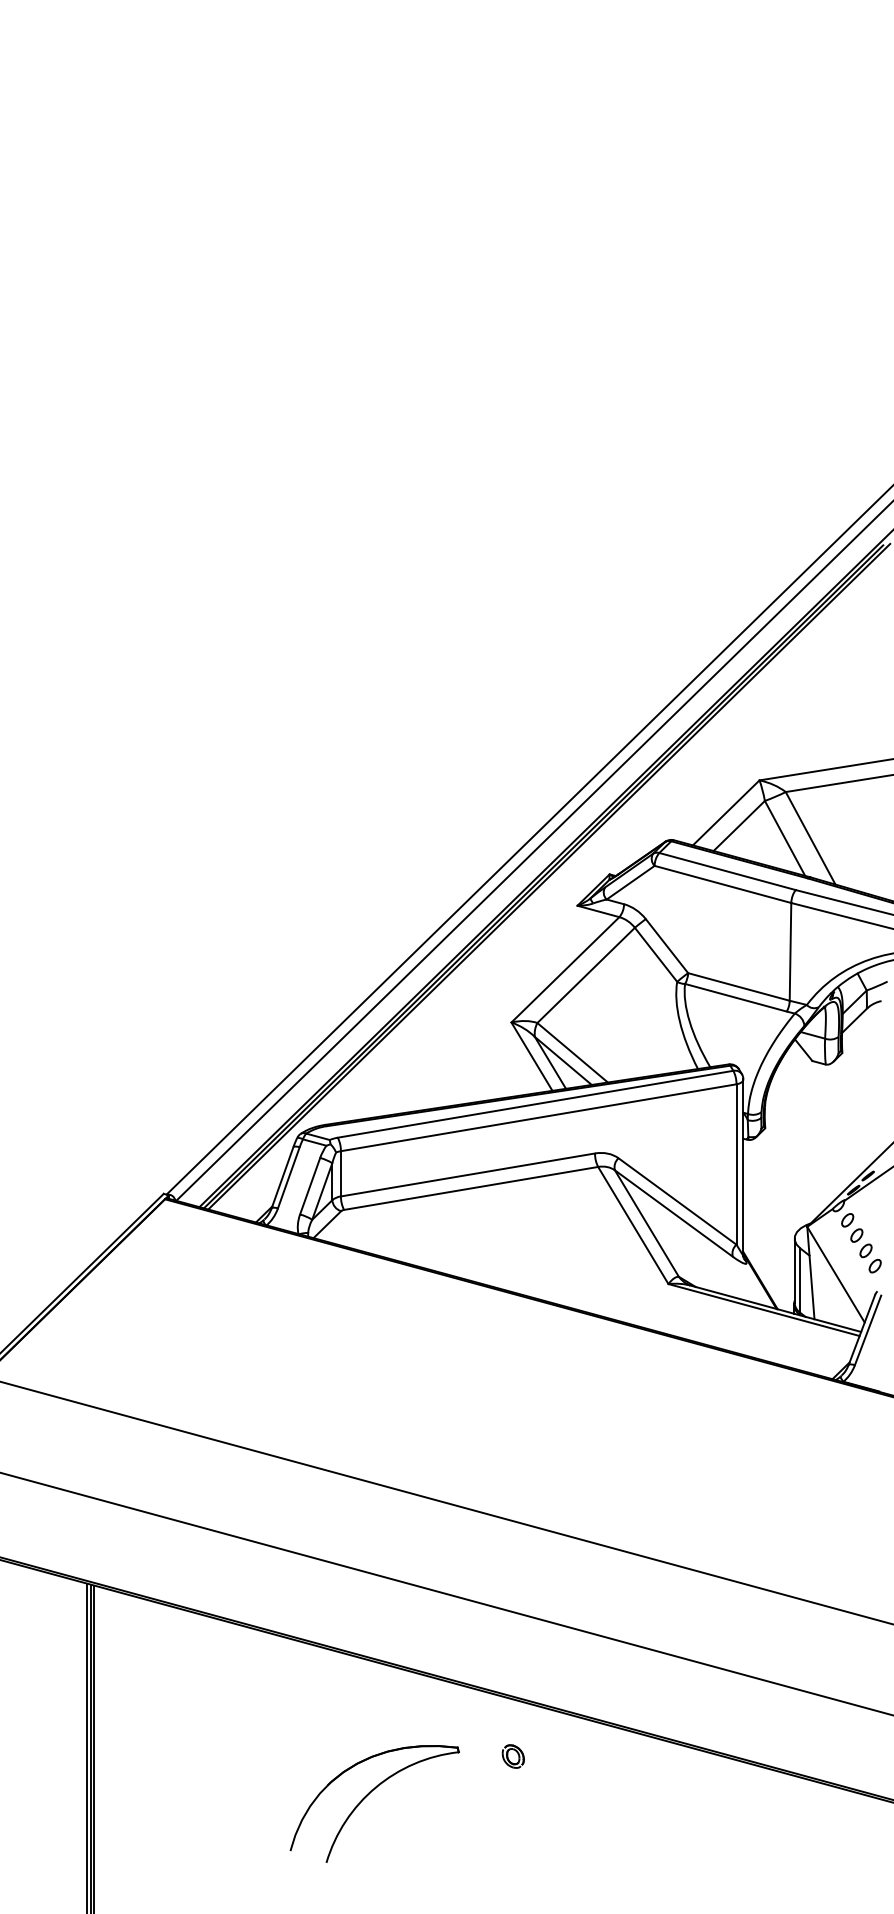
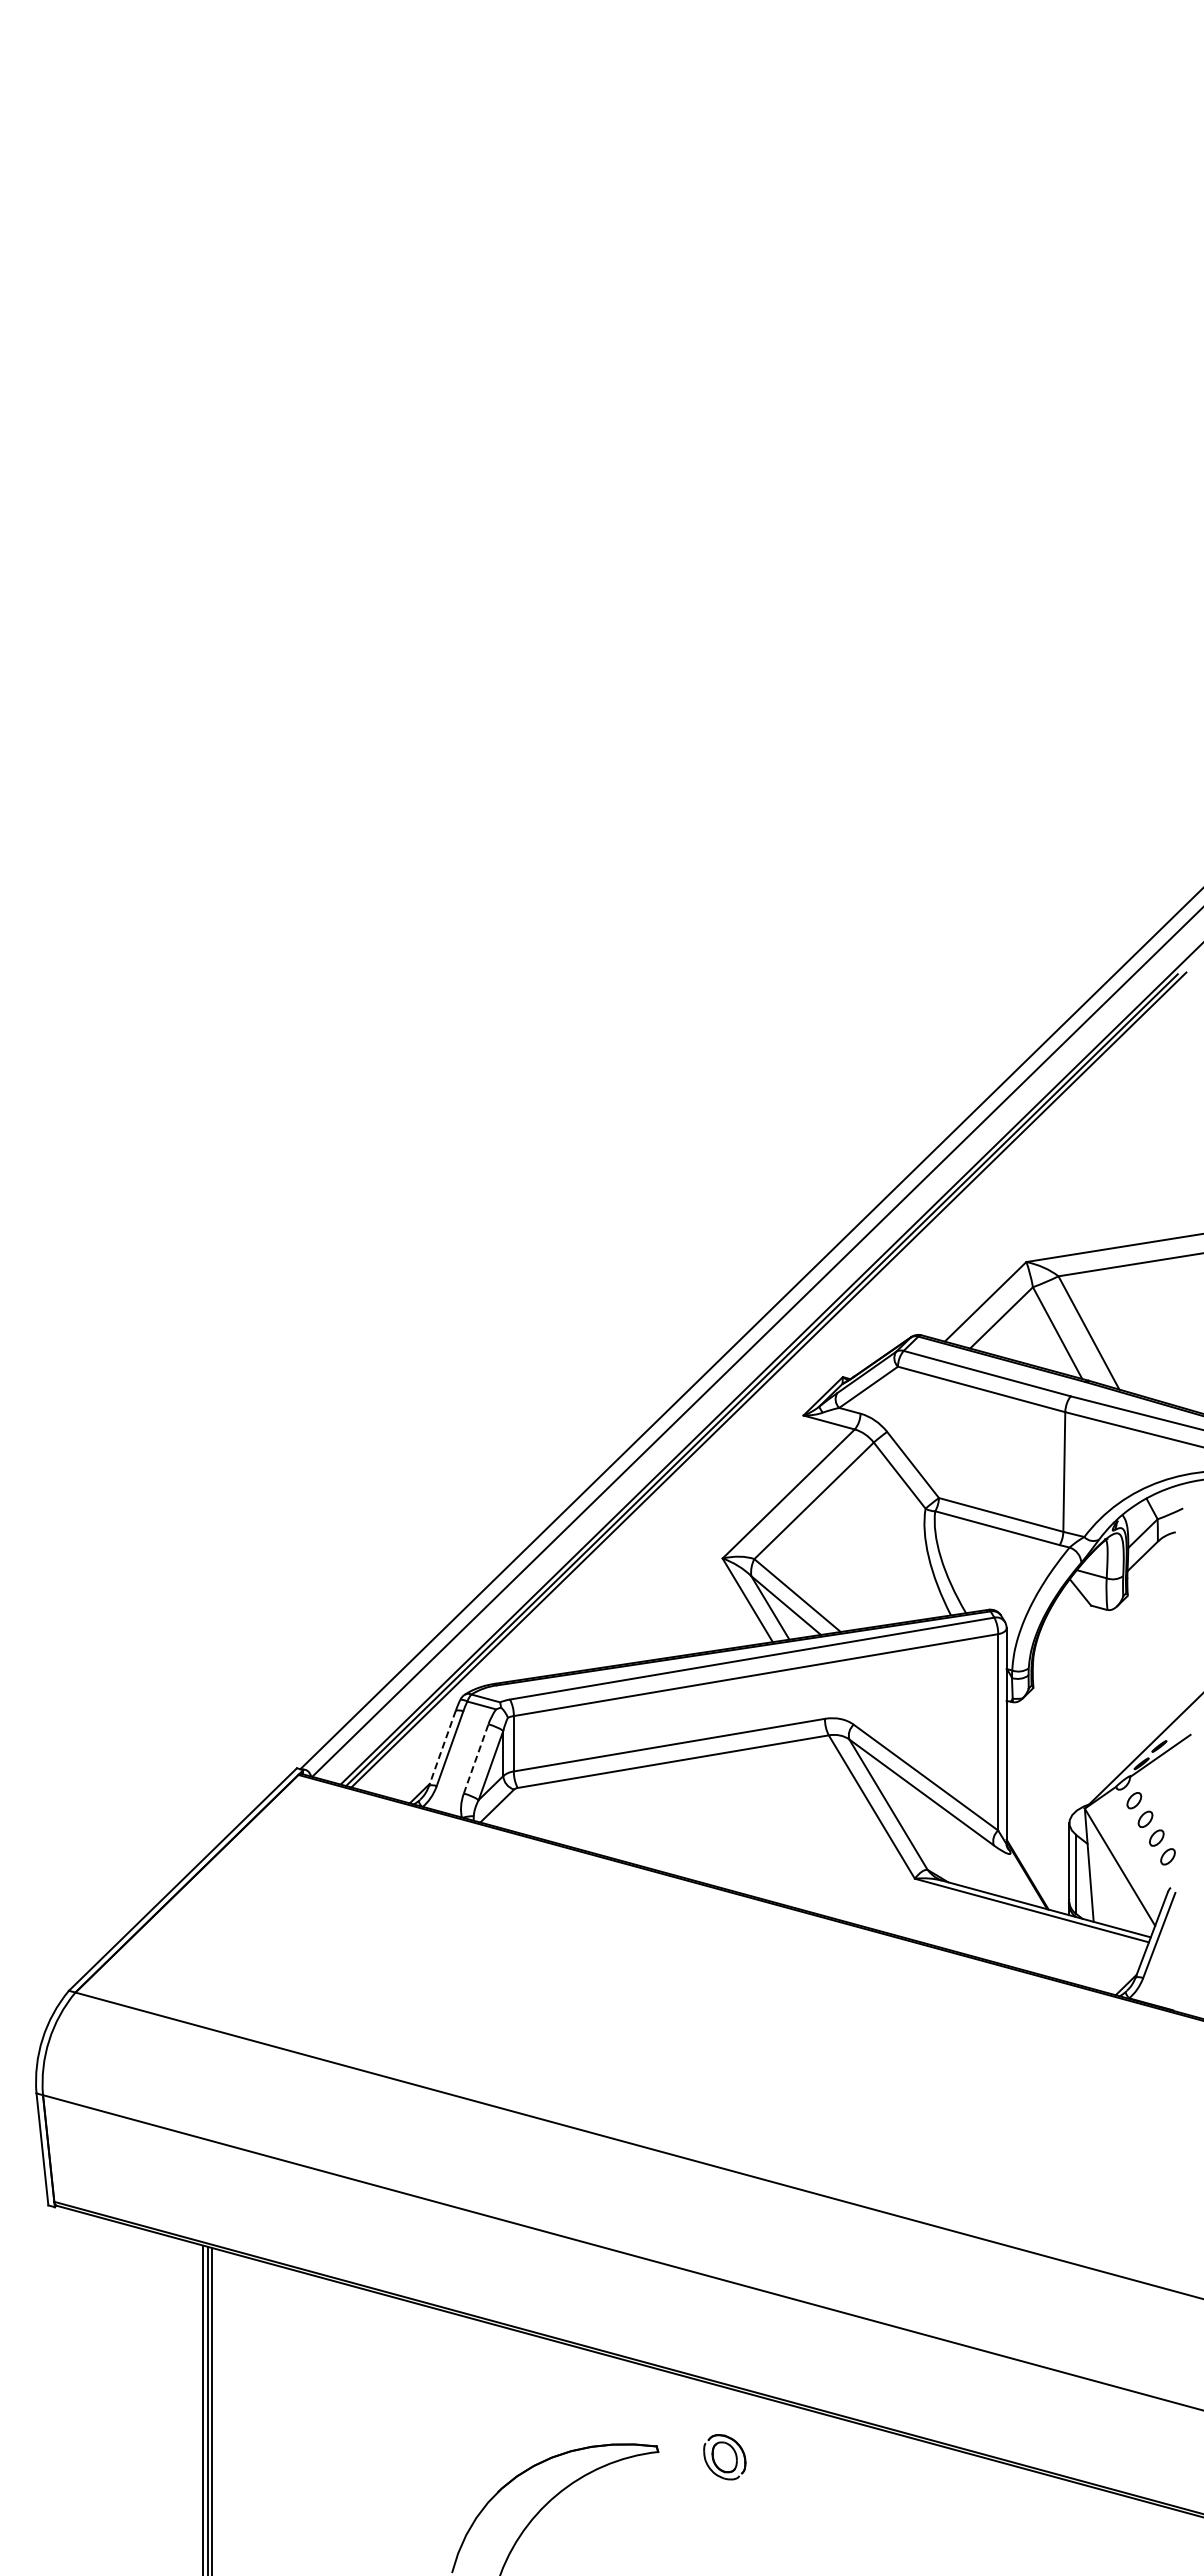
line: (282, 1177) -> (442, 1748), solid -> dashed
line: (310, 1186) -> (476, 1759), solid -> dashed
part: (512, 1756) -> (724, 2457), size x1.6

